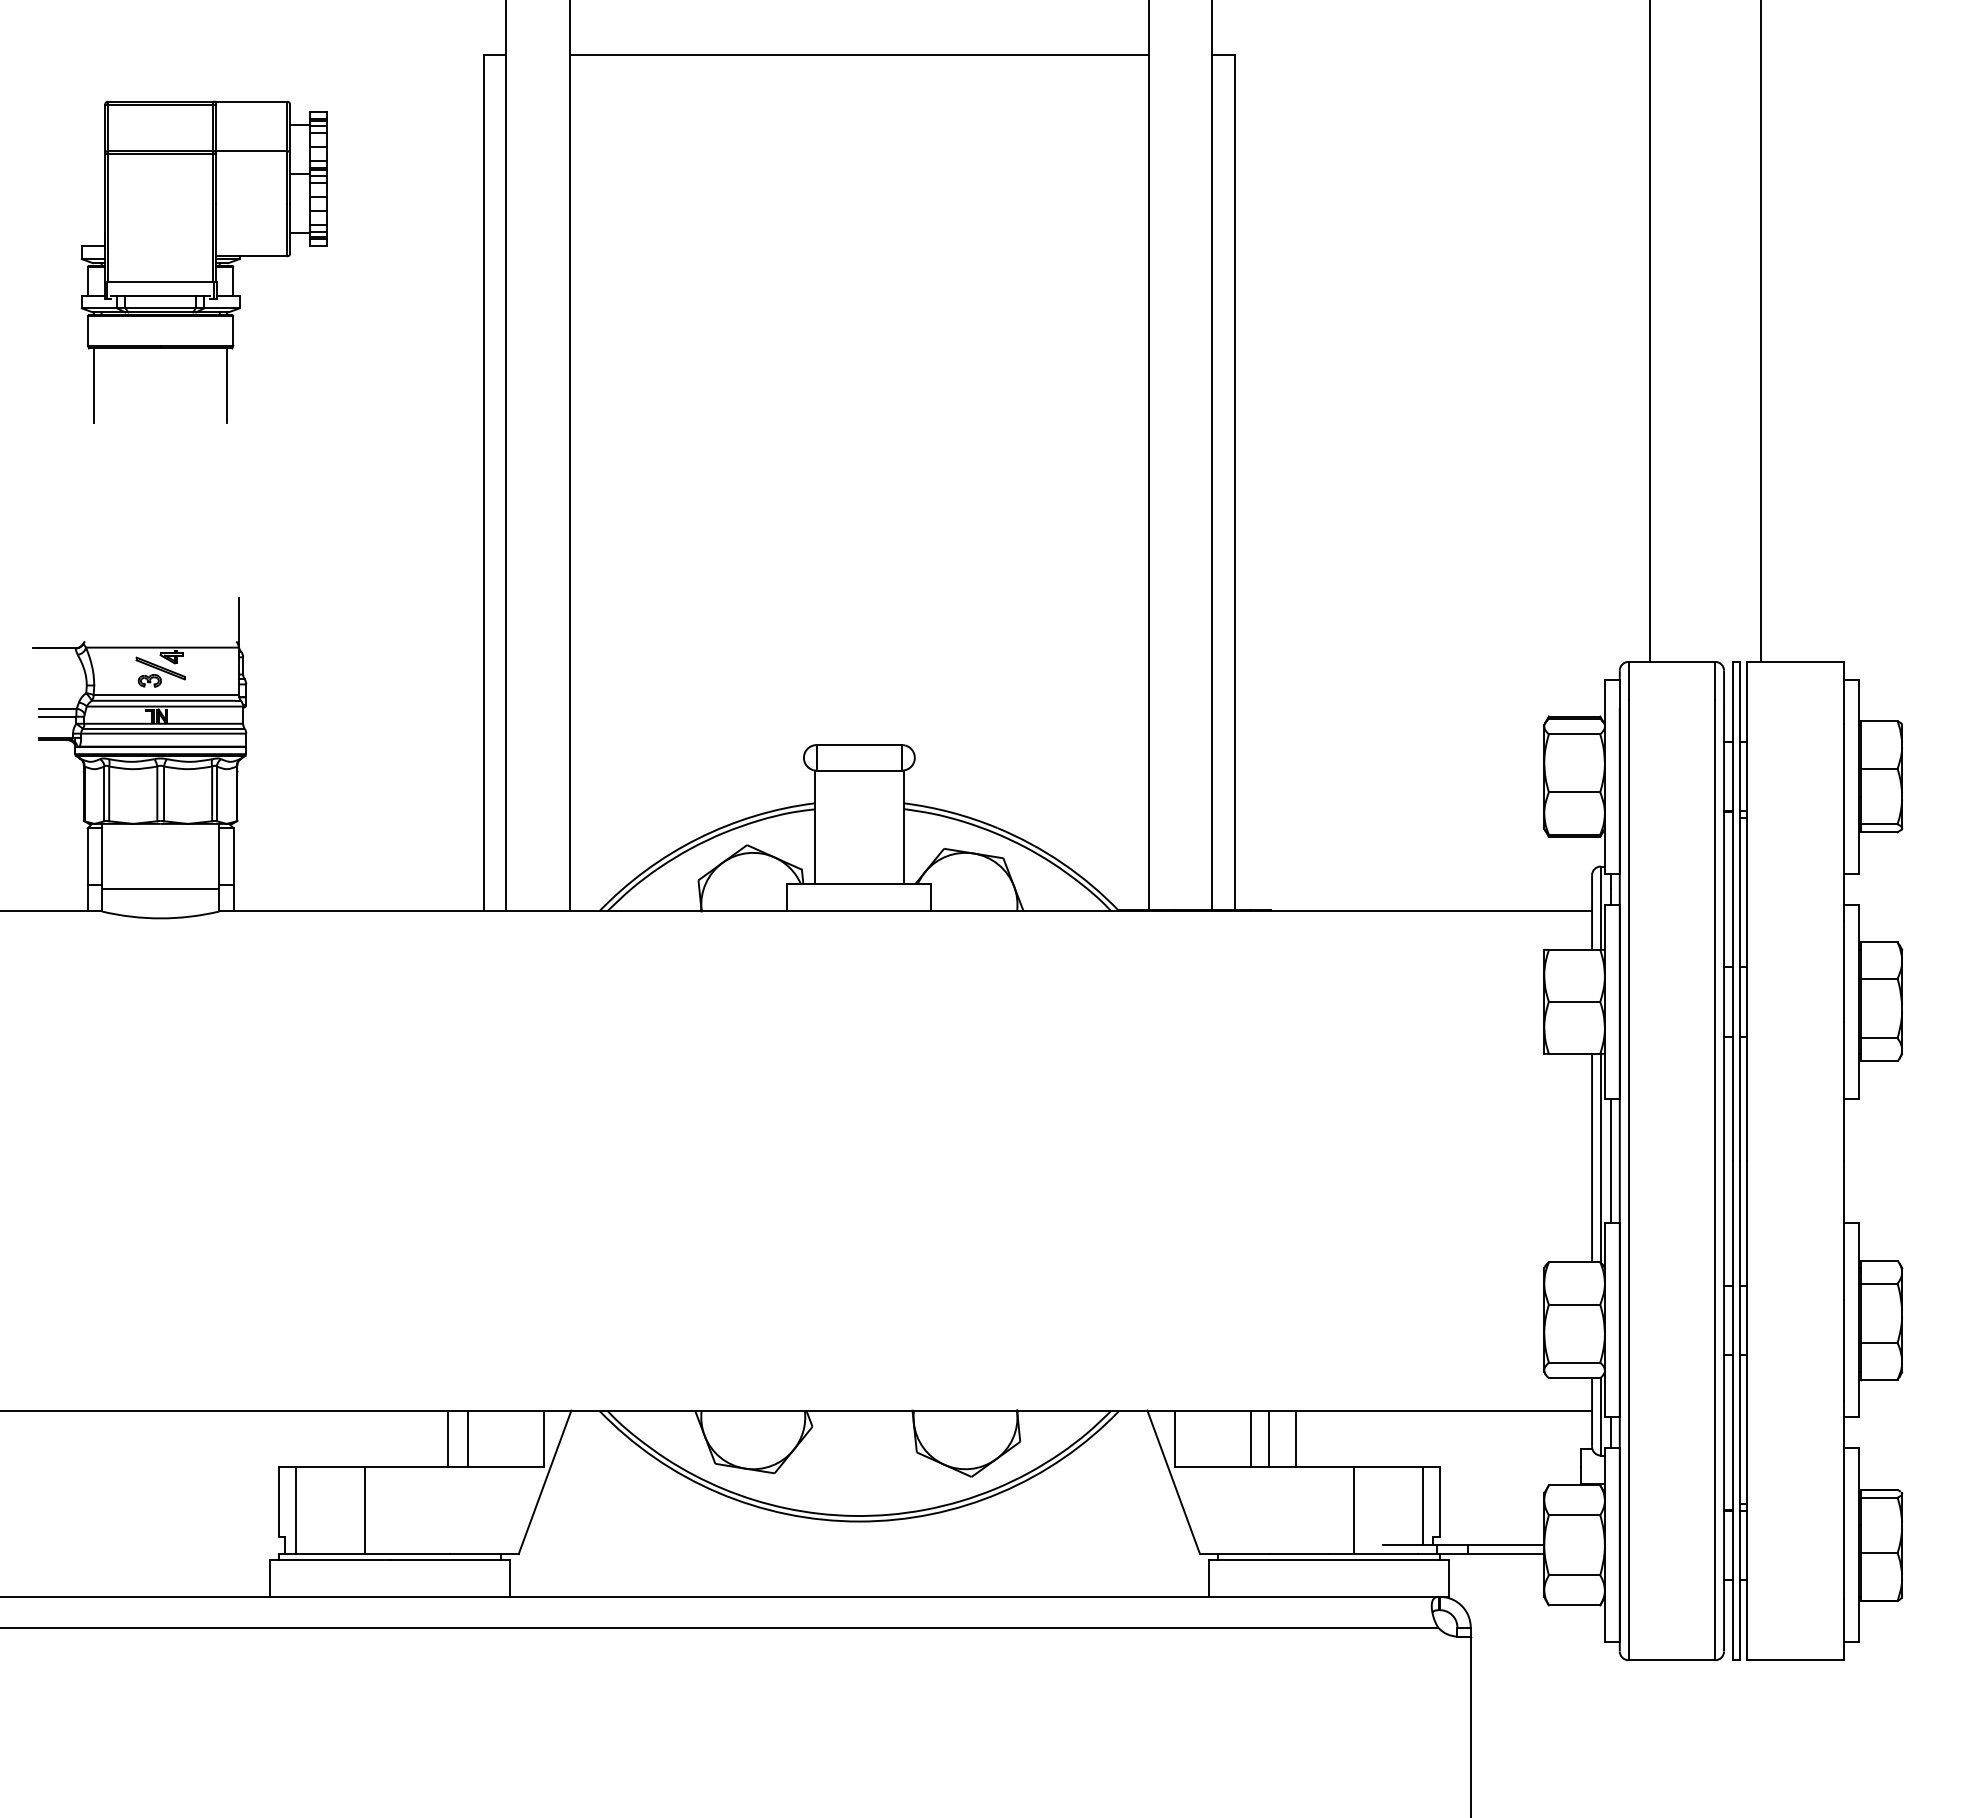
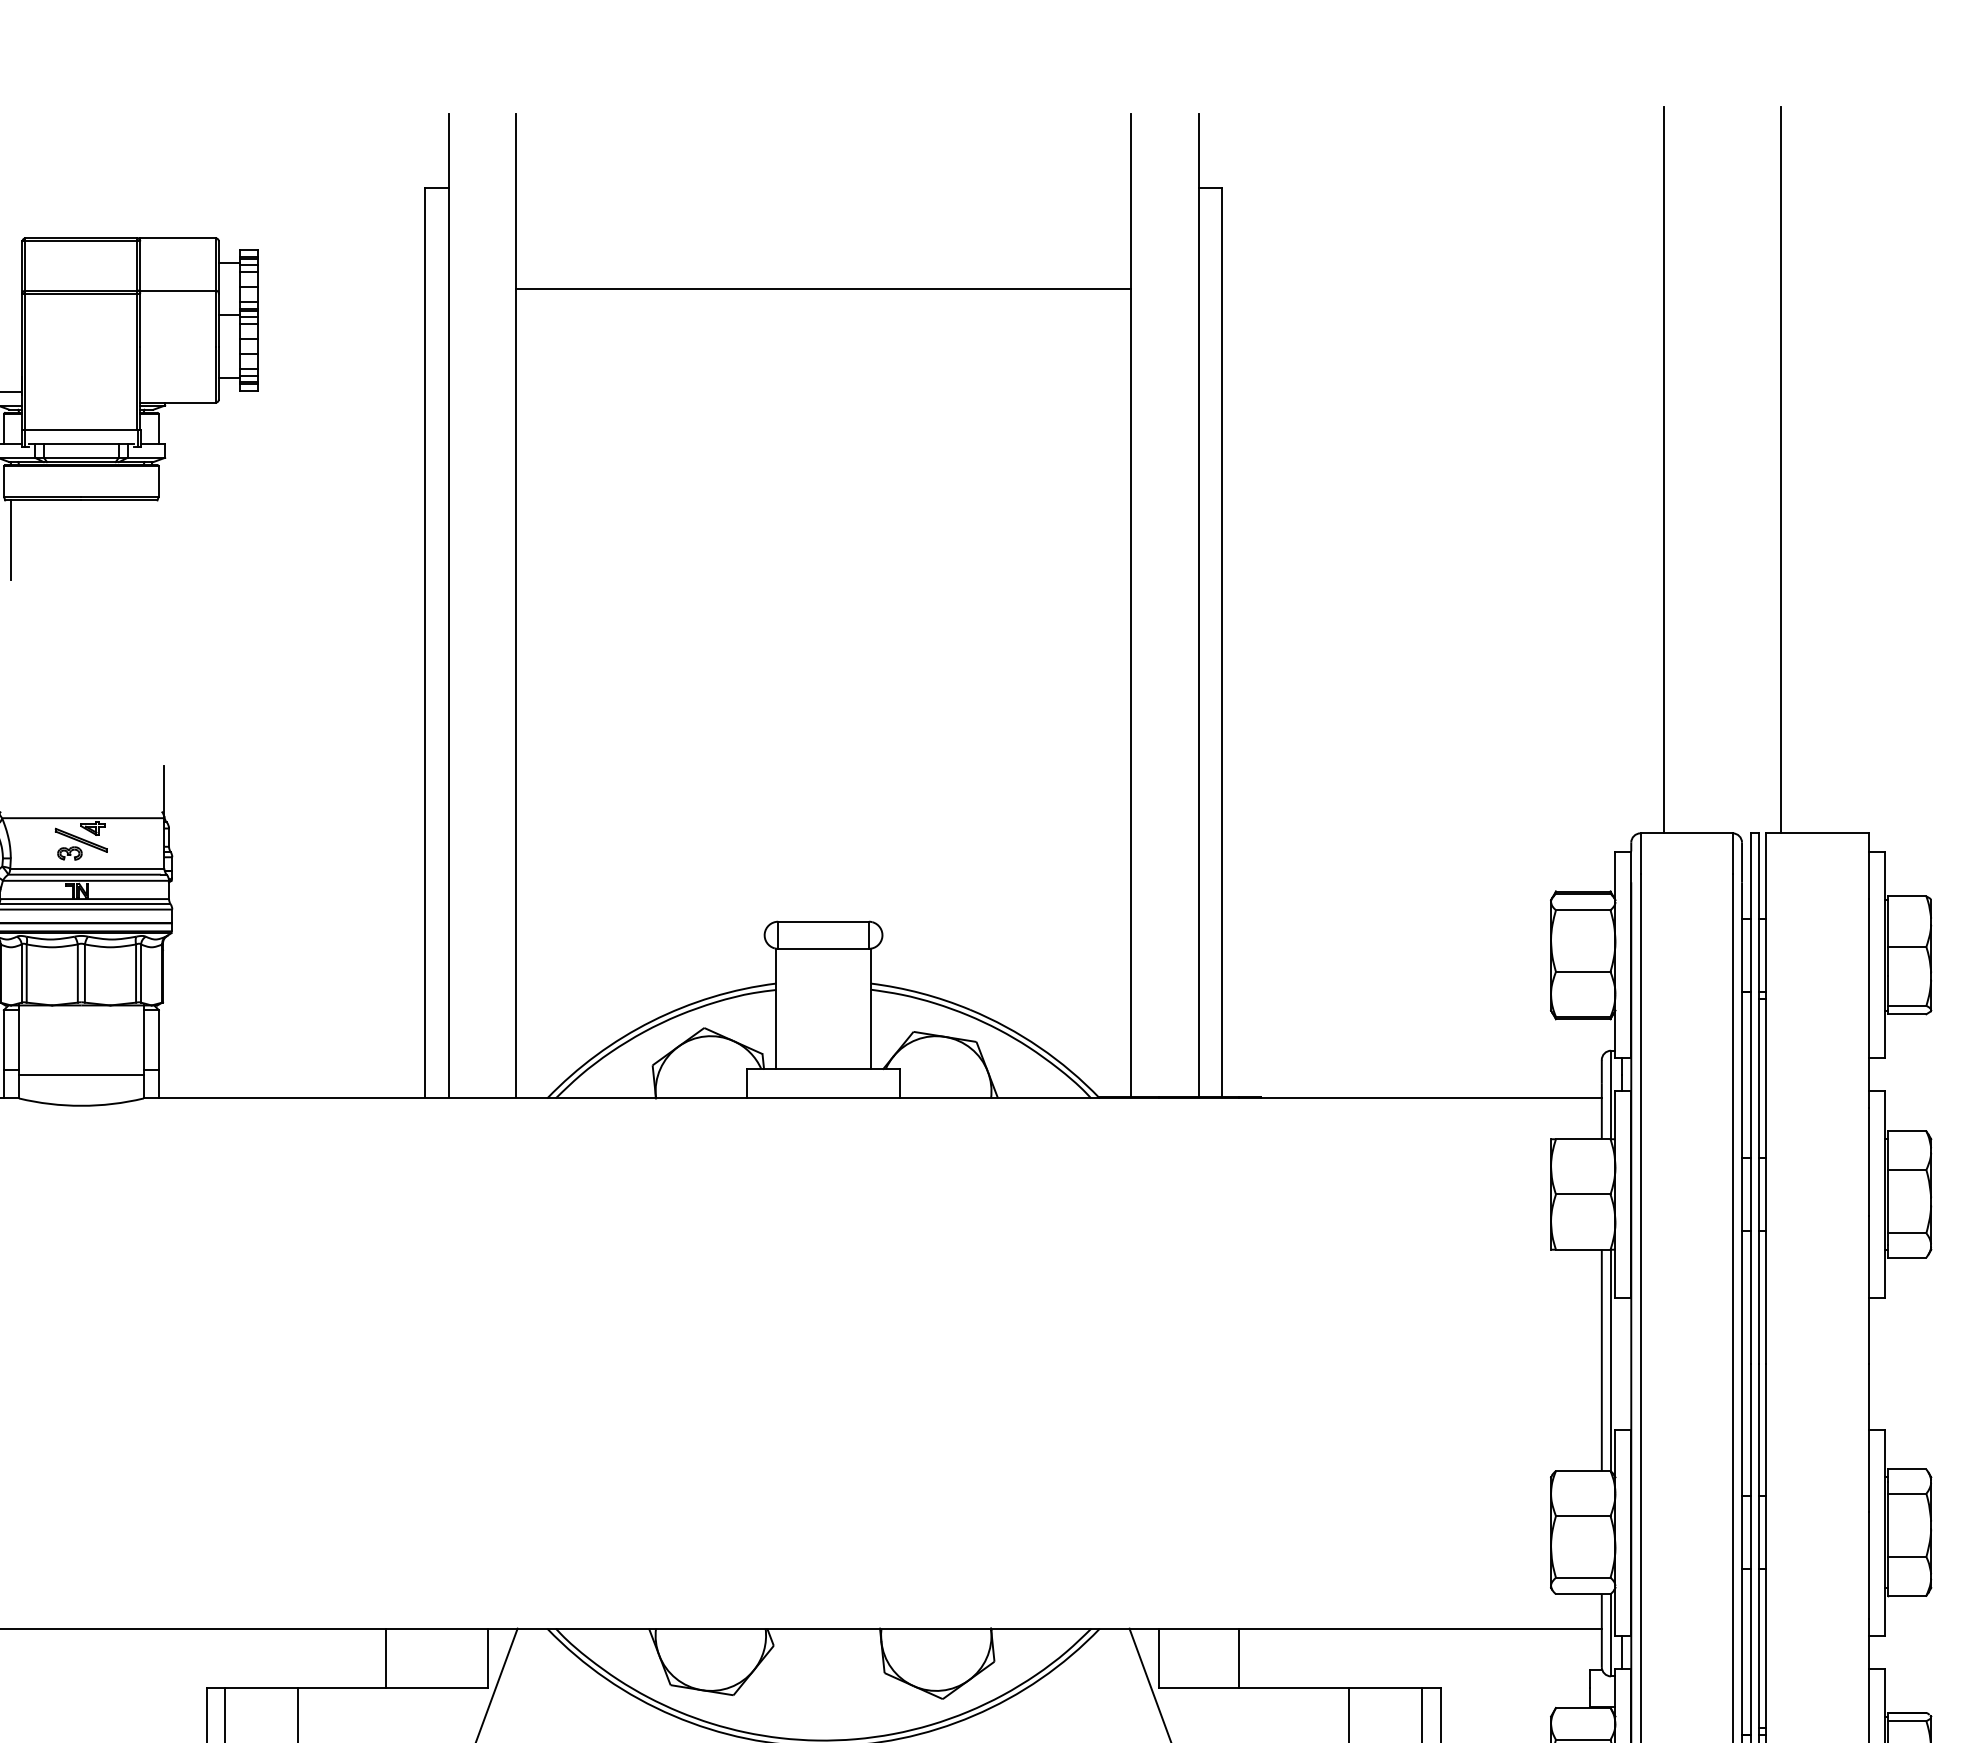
line: (859, 54) -> (823, 289), moved
line: (227, 385) -> (152, 539), removed
line: (1611, 1160) -> (1622, 1362), removed
line: (468, 1438) -> (408, 1658), removed
line: (1269, 1438) -> (1259, 1658), removed
line: (1296, 1438) -> (1287, 1658), removed

